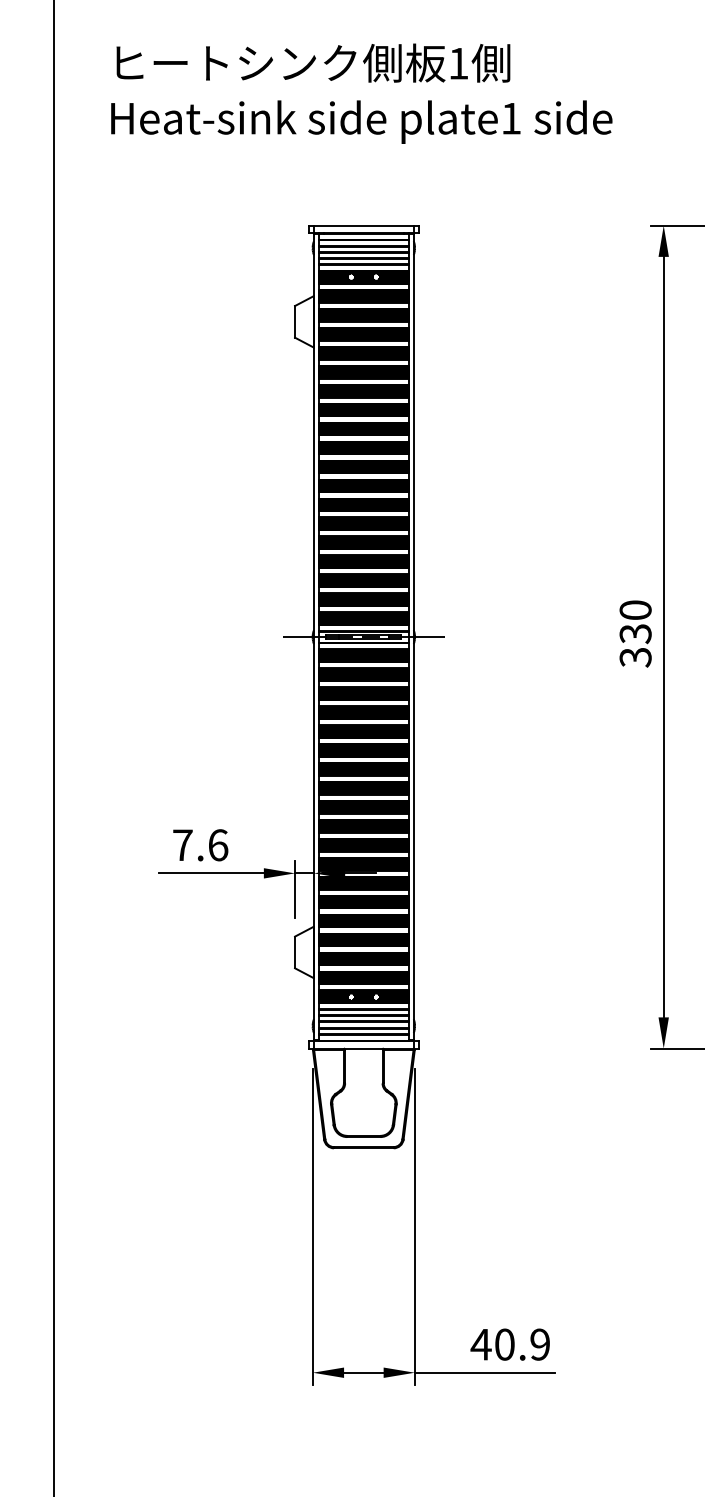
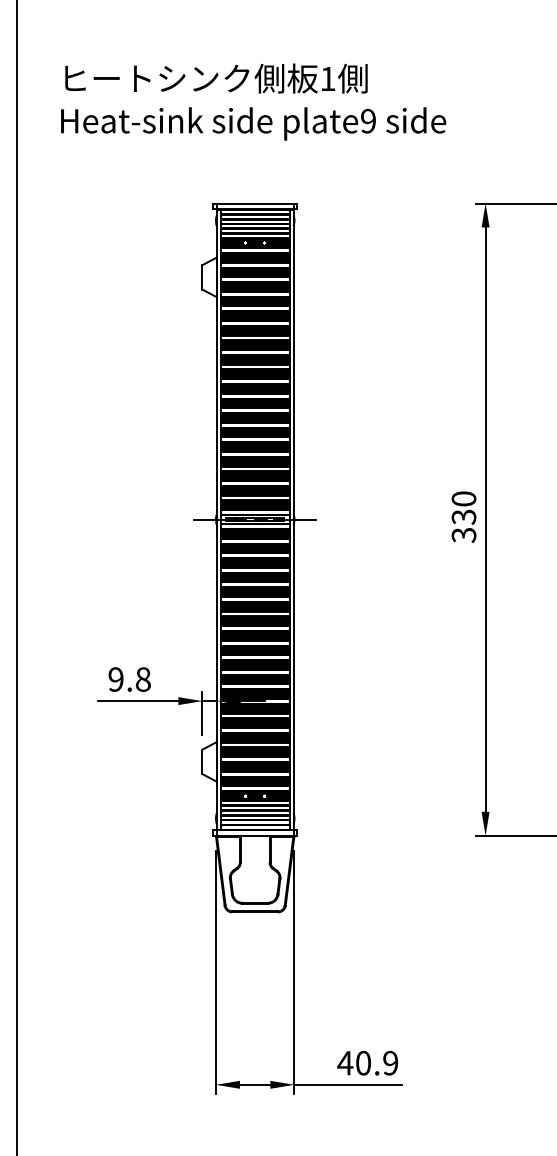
text: (511, 117) -> (368, 120), plate1 -> plate9
text: (200, 845) -> (129, 679), 7.6 -> 9.8

